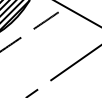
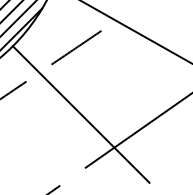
line: (48, 53) -> (81, 113), added

